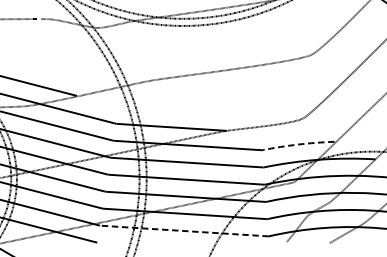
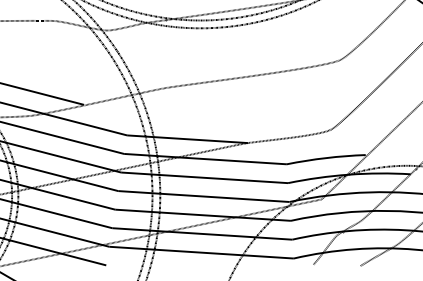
line: (298, 144) -> (326, 158), dashed -> solid
line: (184, 230) -> (201, 252), dashed -> solid

